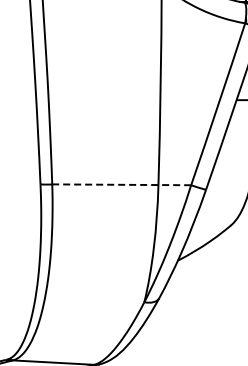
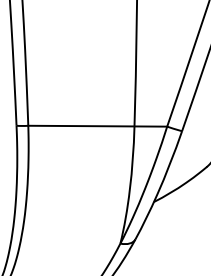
line: (121, 184) -> (97, 125), dashed -> solid

